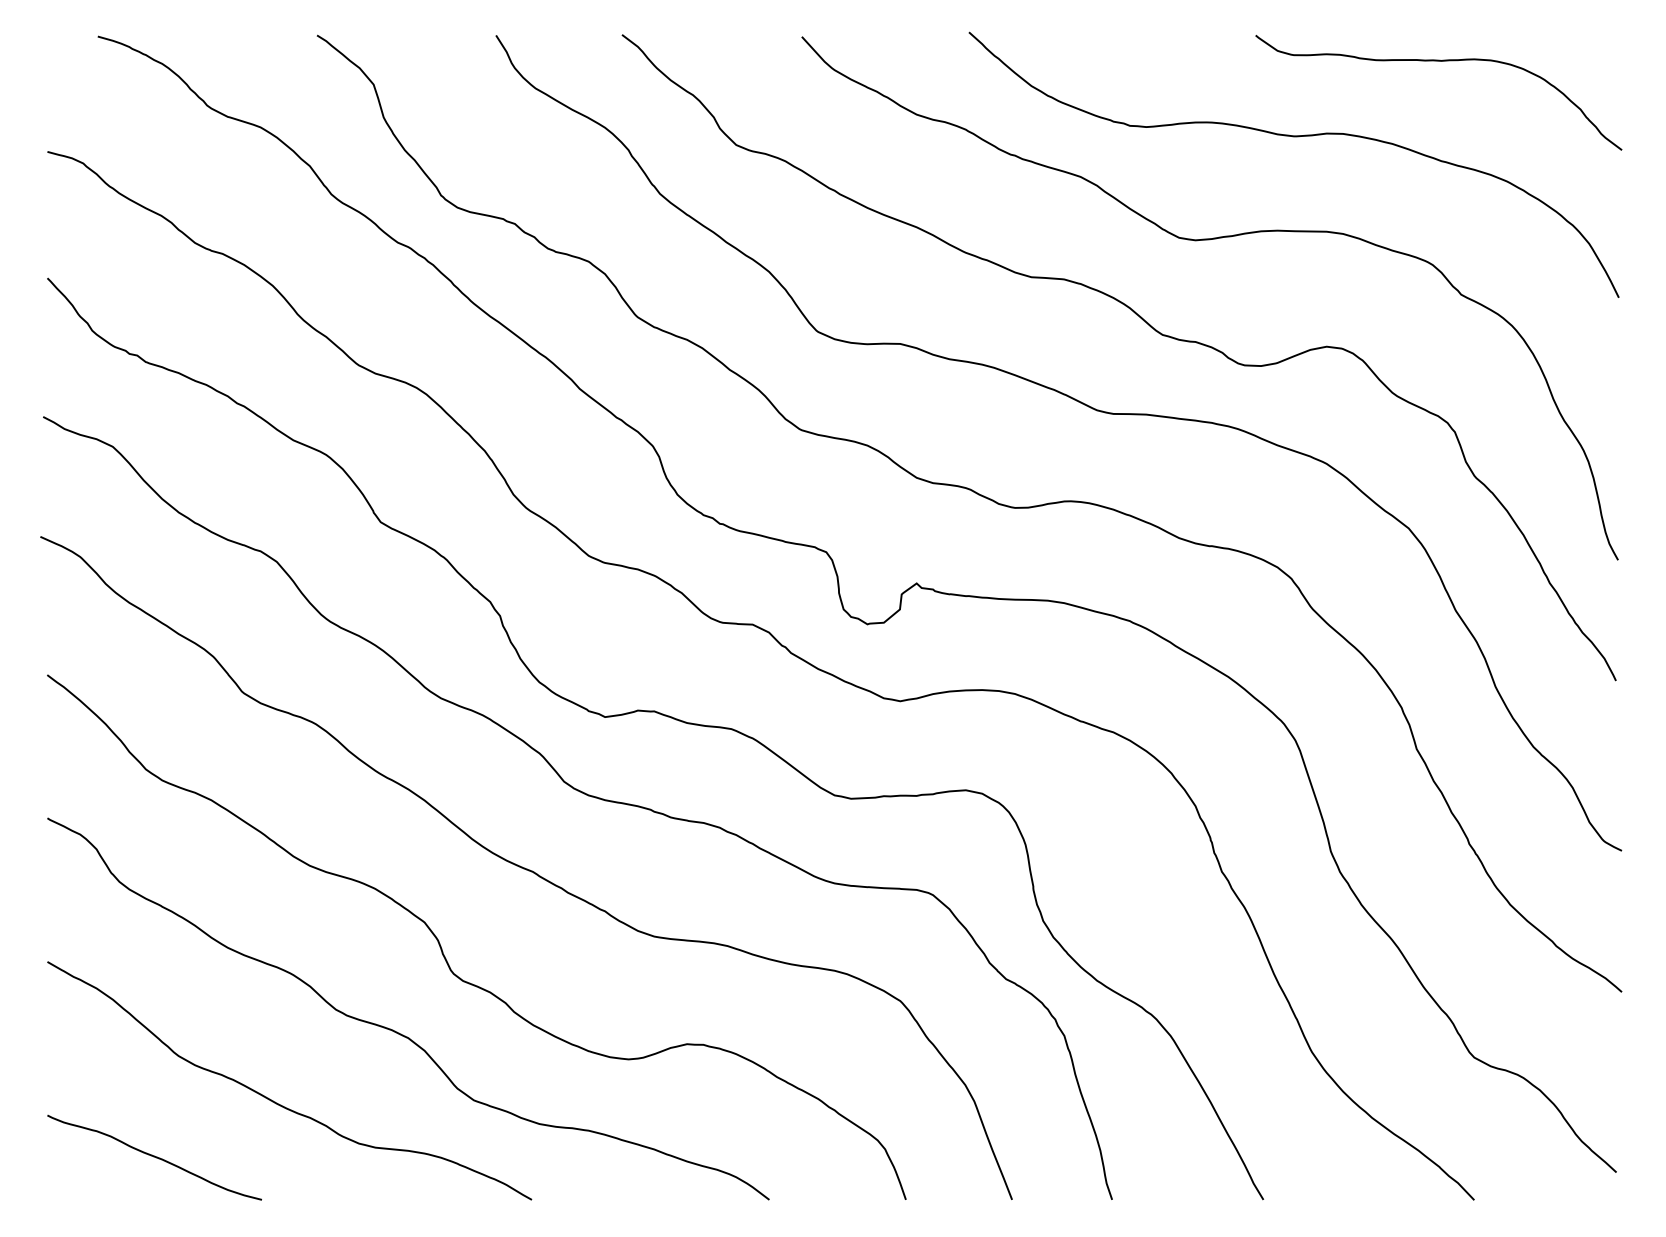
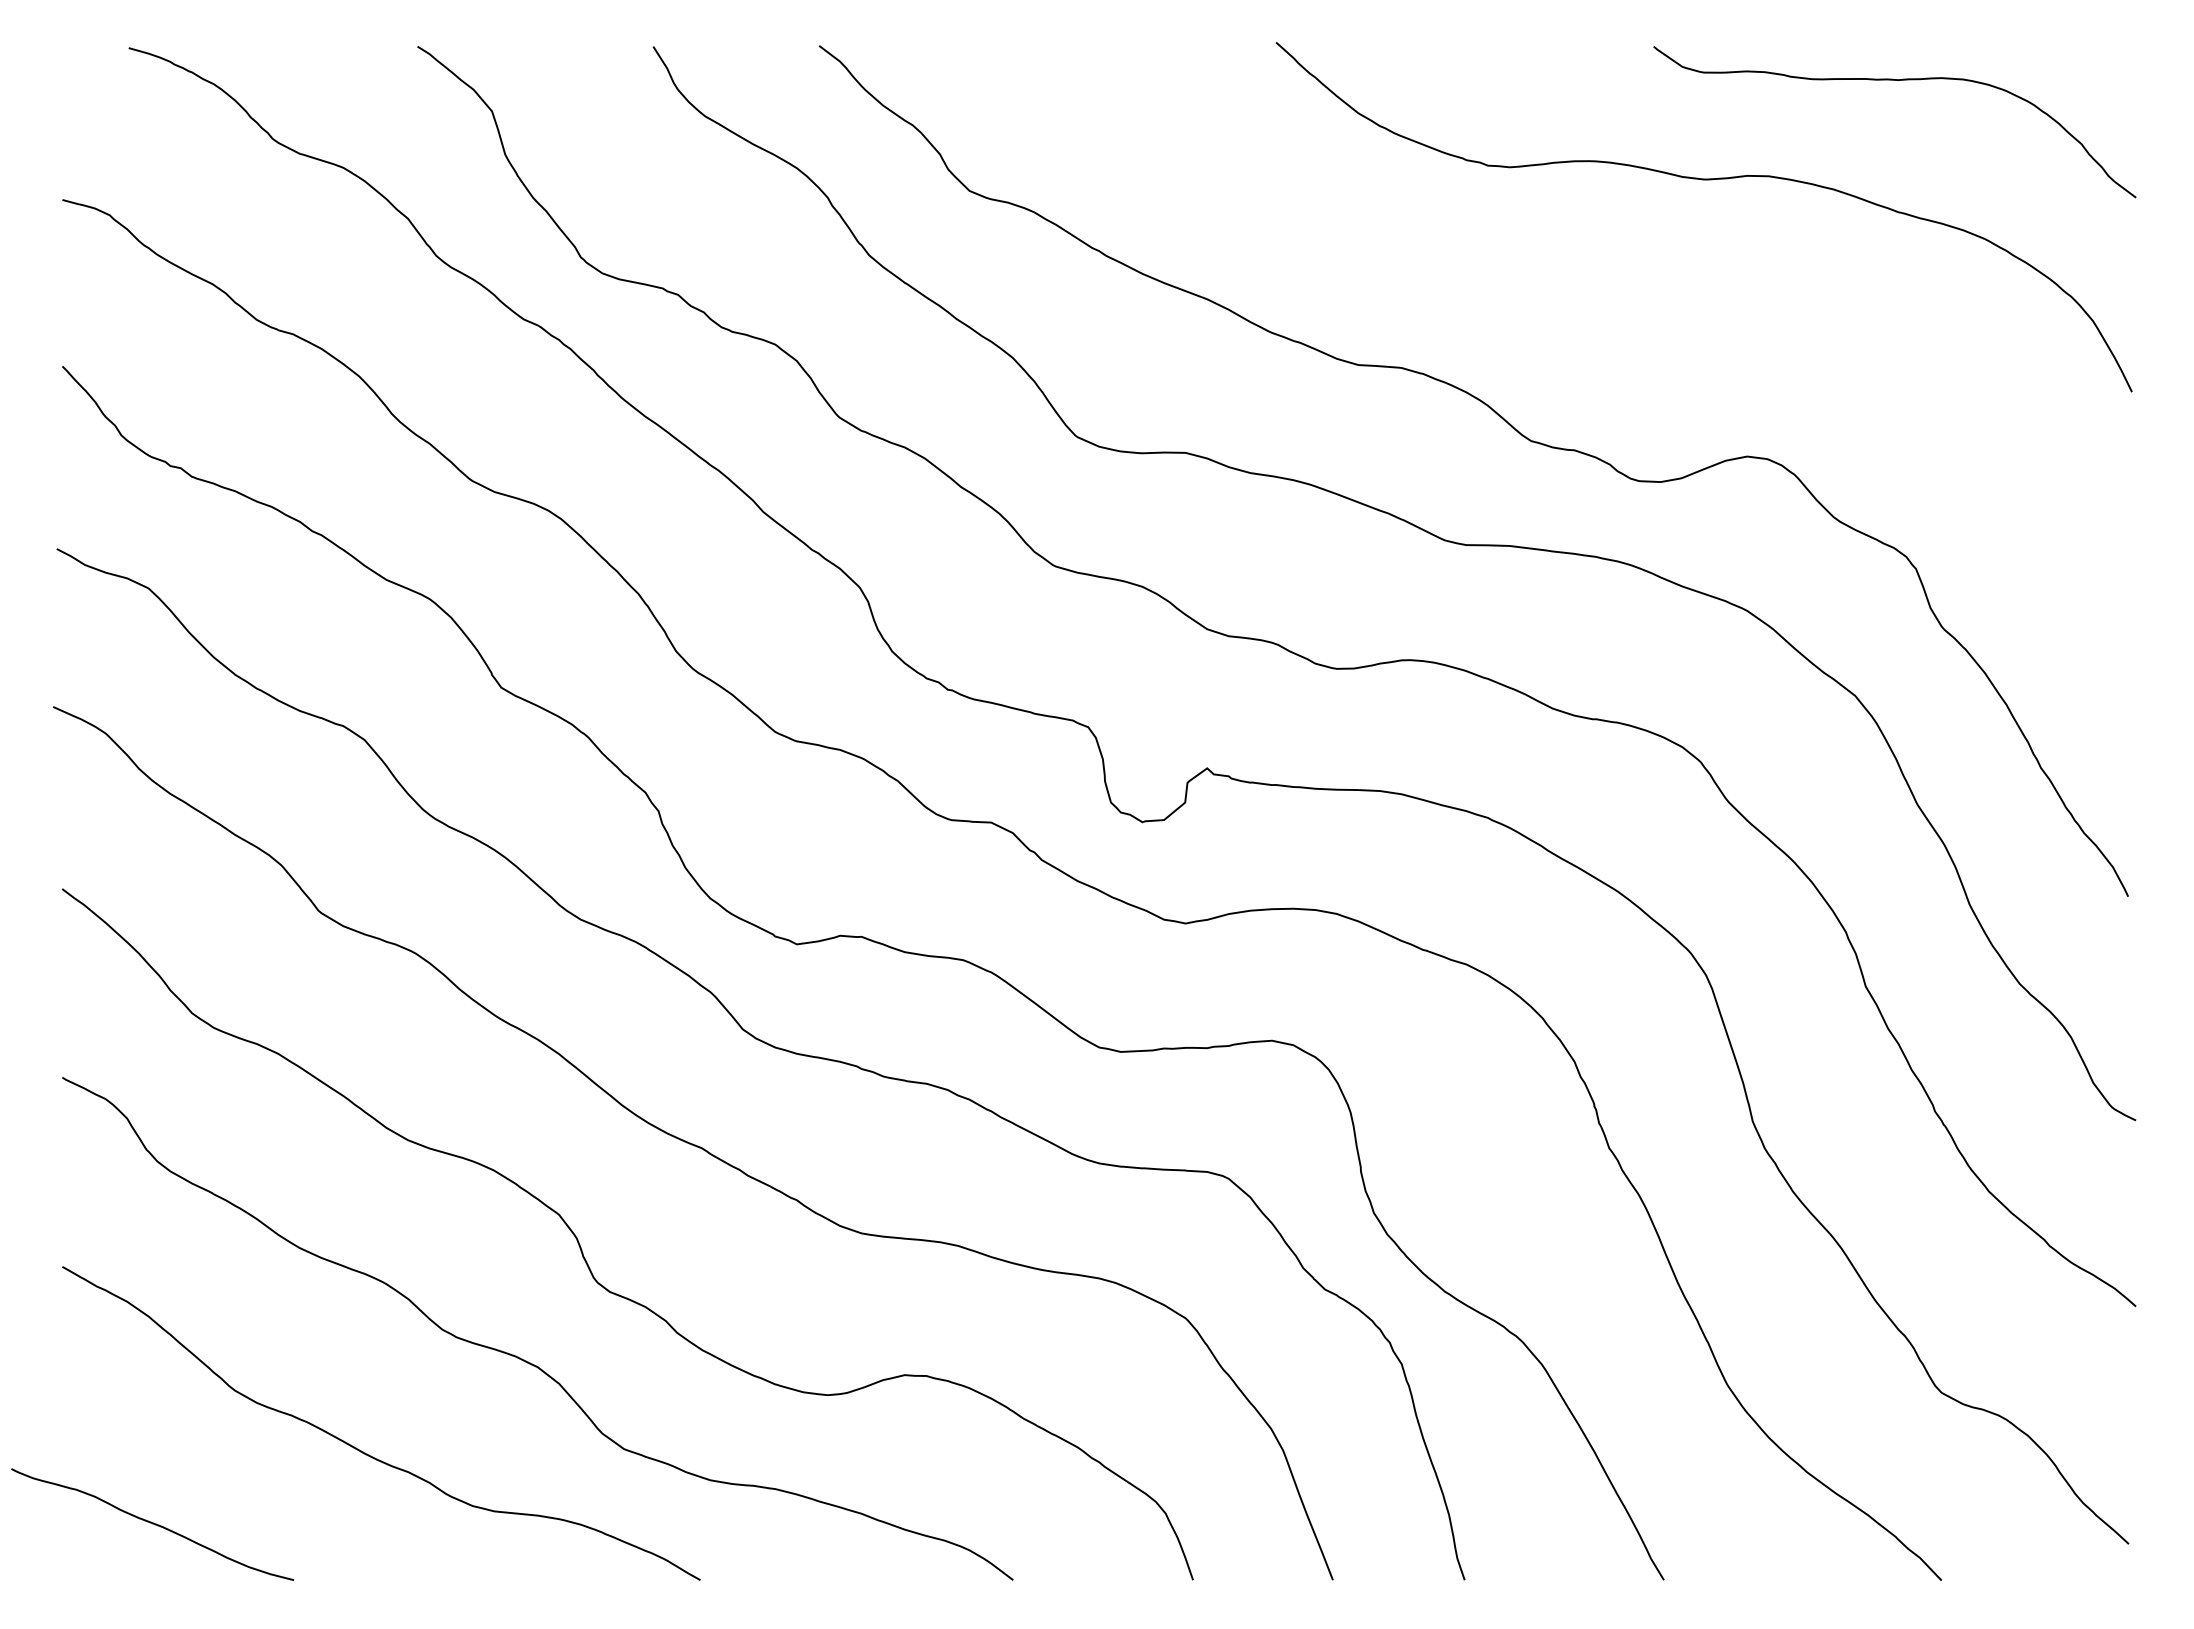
curve: (1207, 240) -> (1590, 316), removed
curve: (154, 1157) -> (152, 1524), moved

